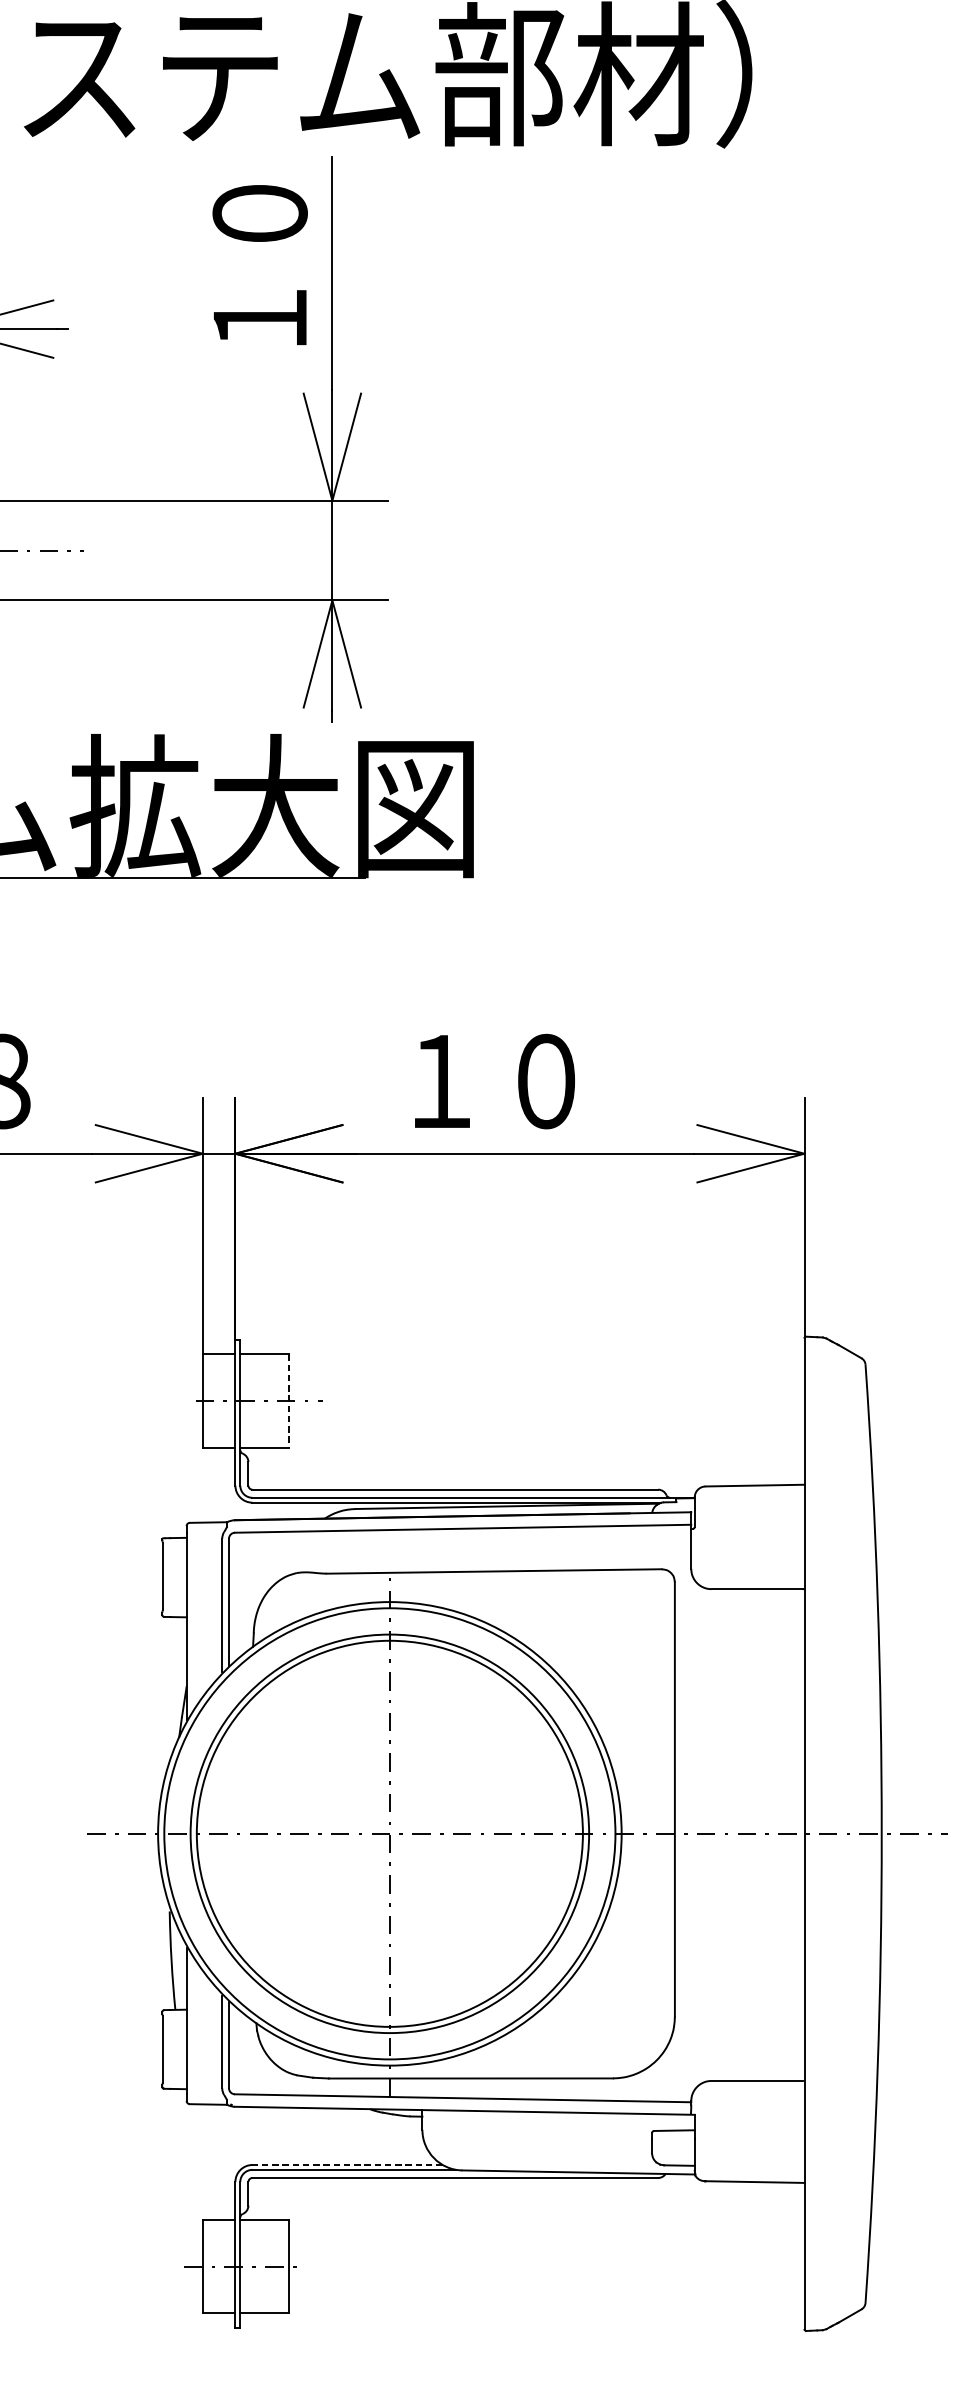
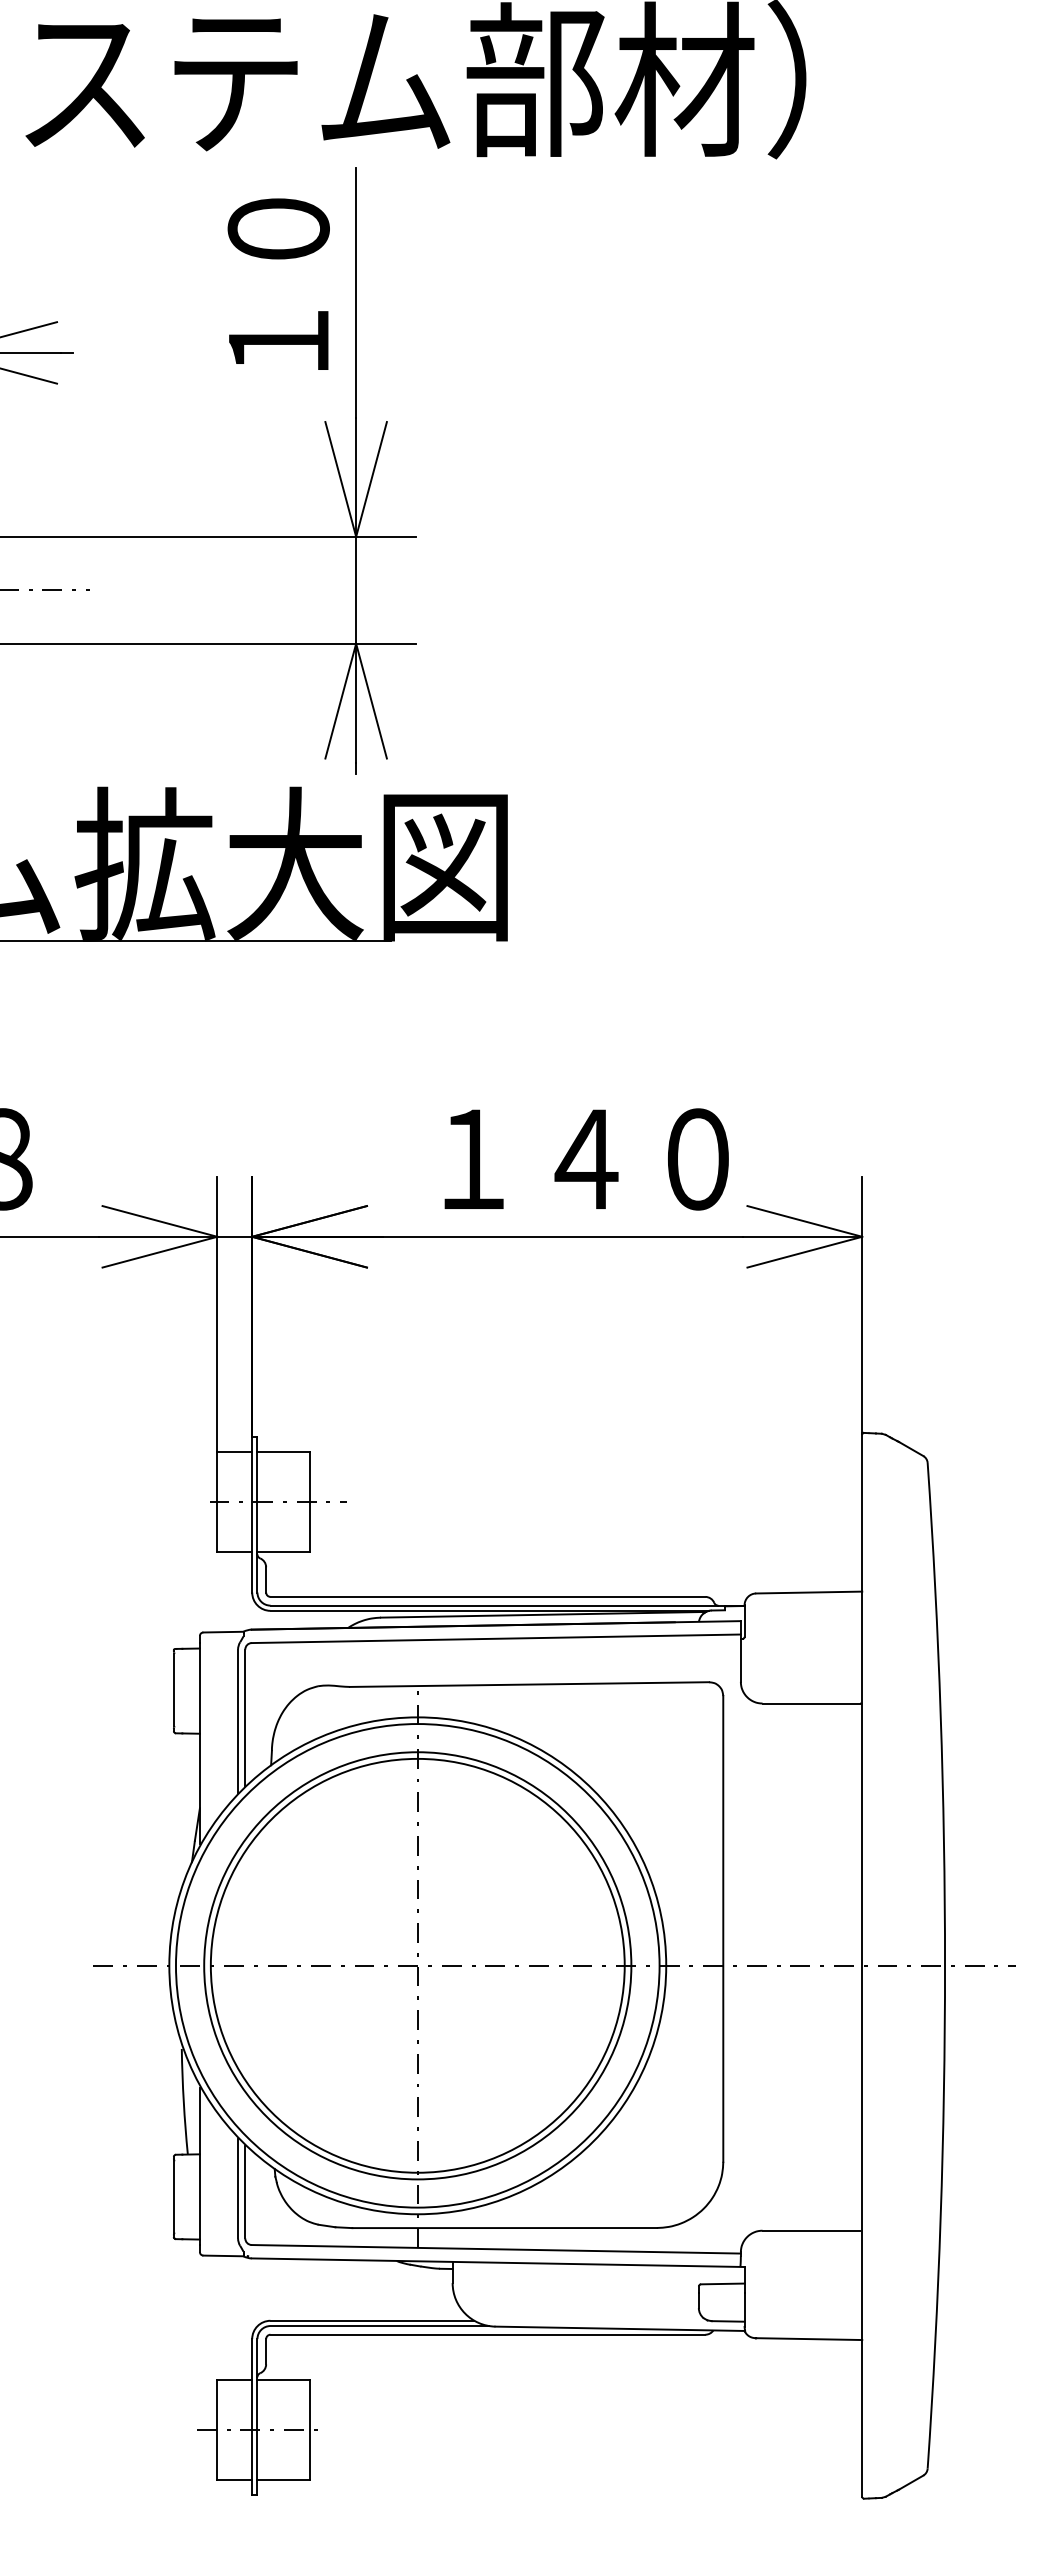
text: (598, 1081) -> (641, 1159), １０ -> １４０
line: (288, 1401) -> (309, 1502), dashed -> solid
line: (347, 2164) -> (372, 2320), dashed -> solid

